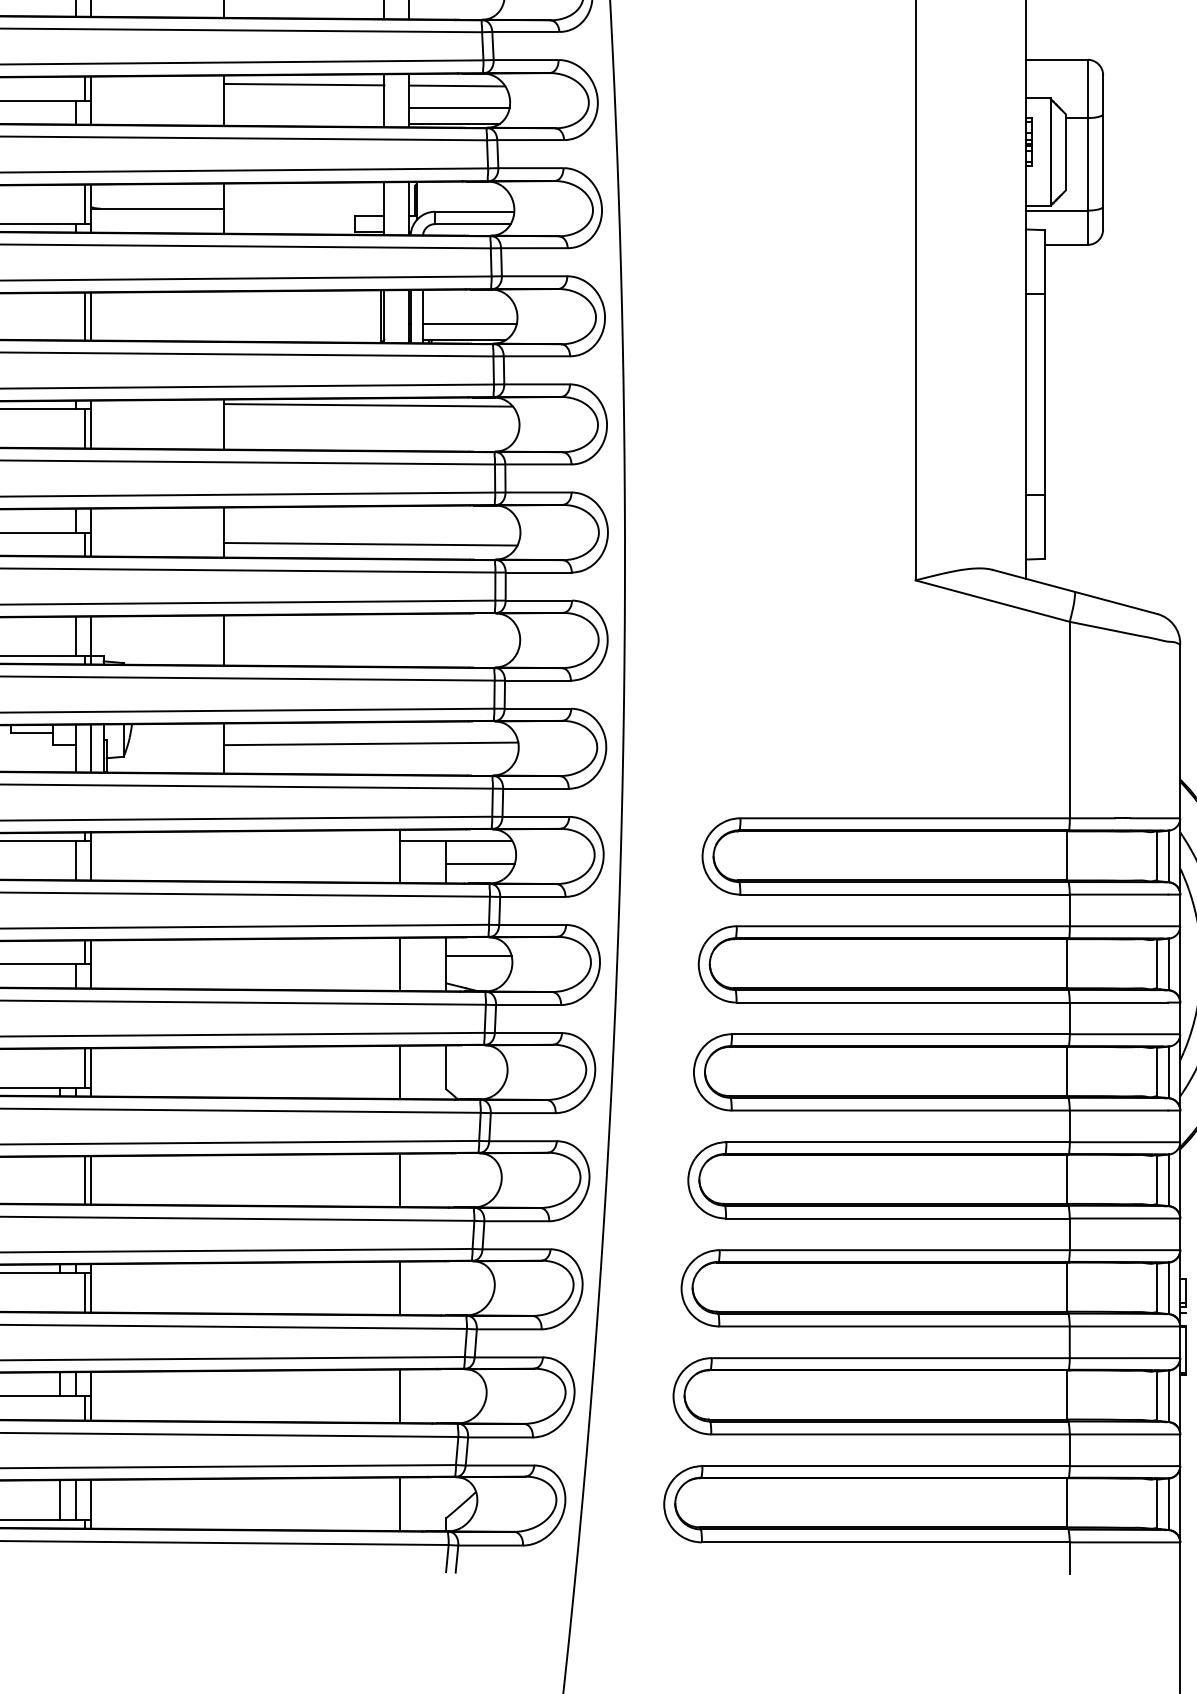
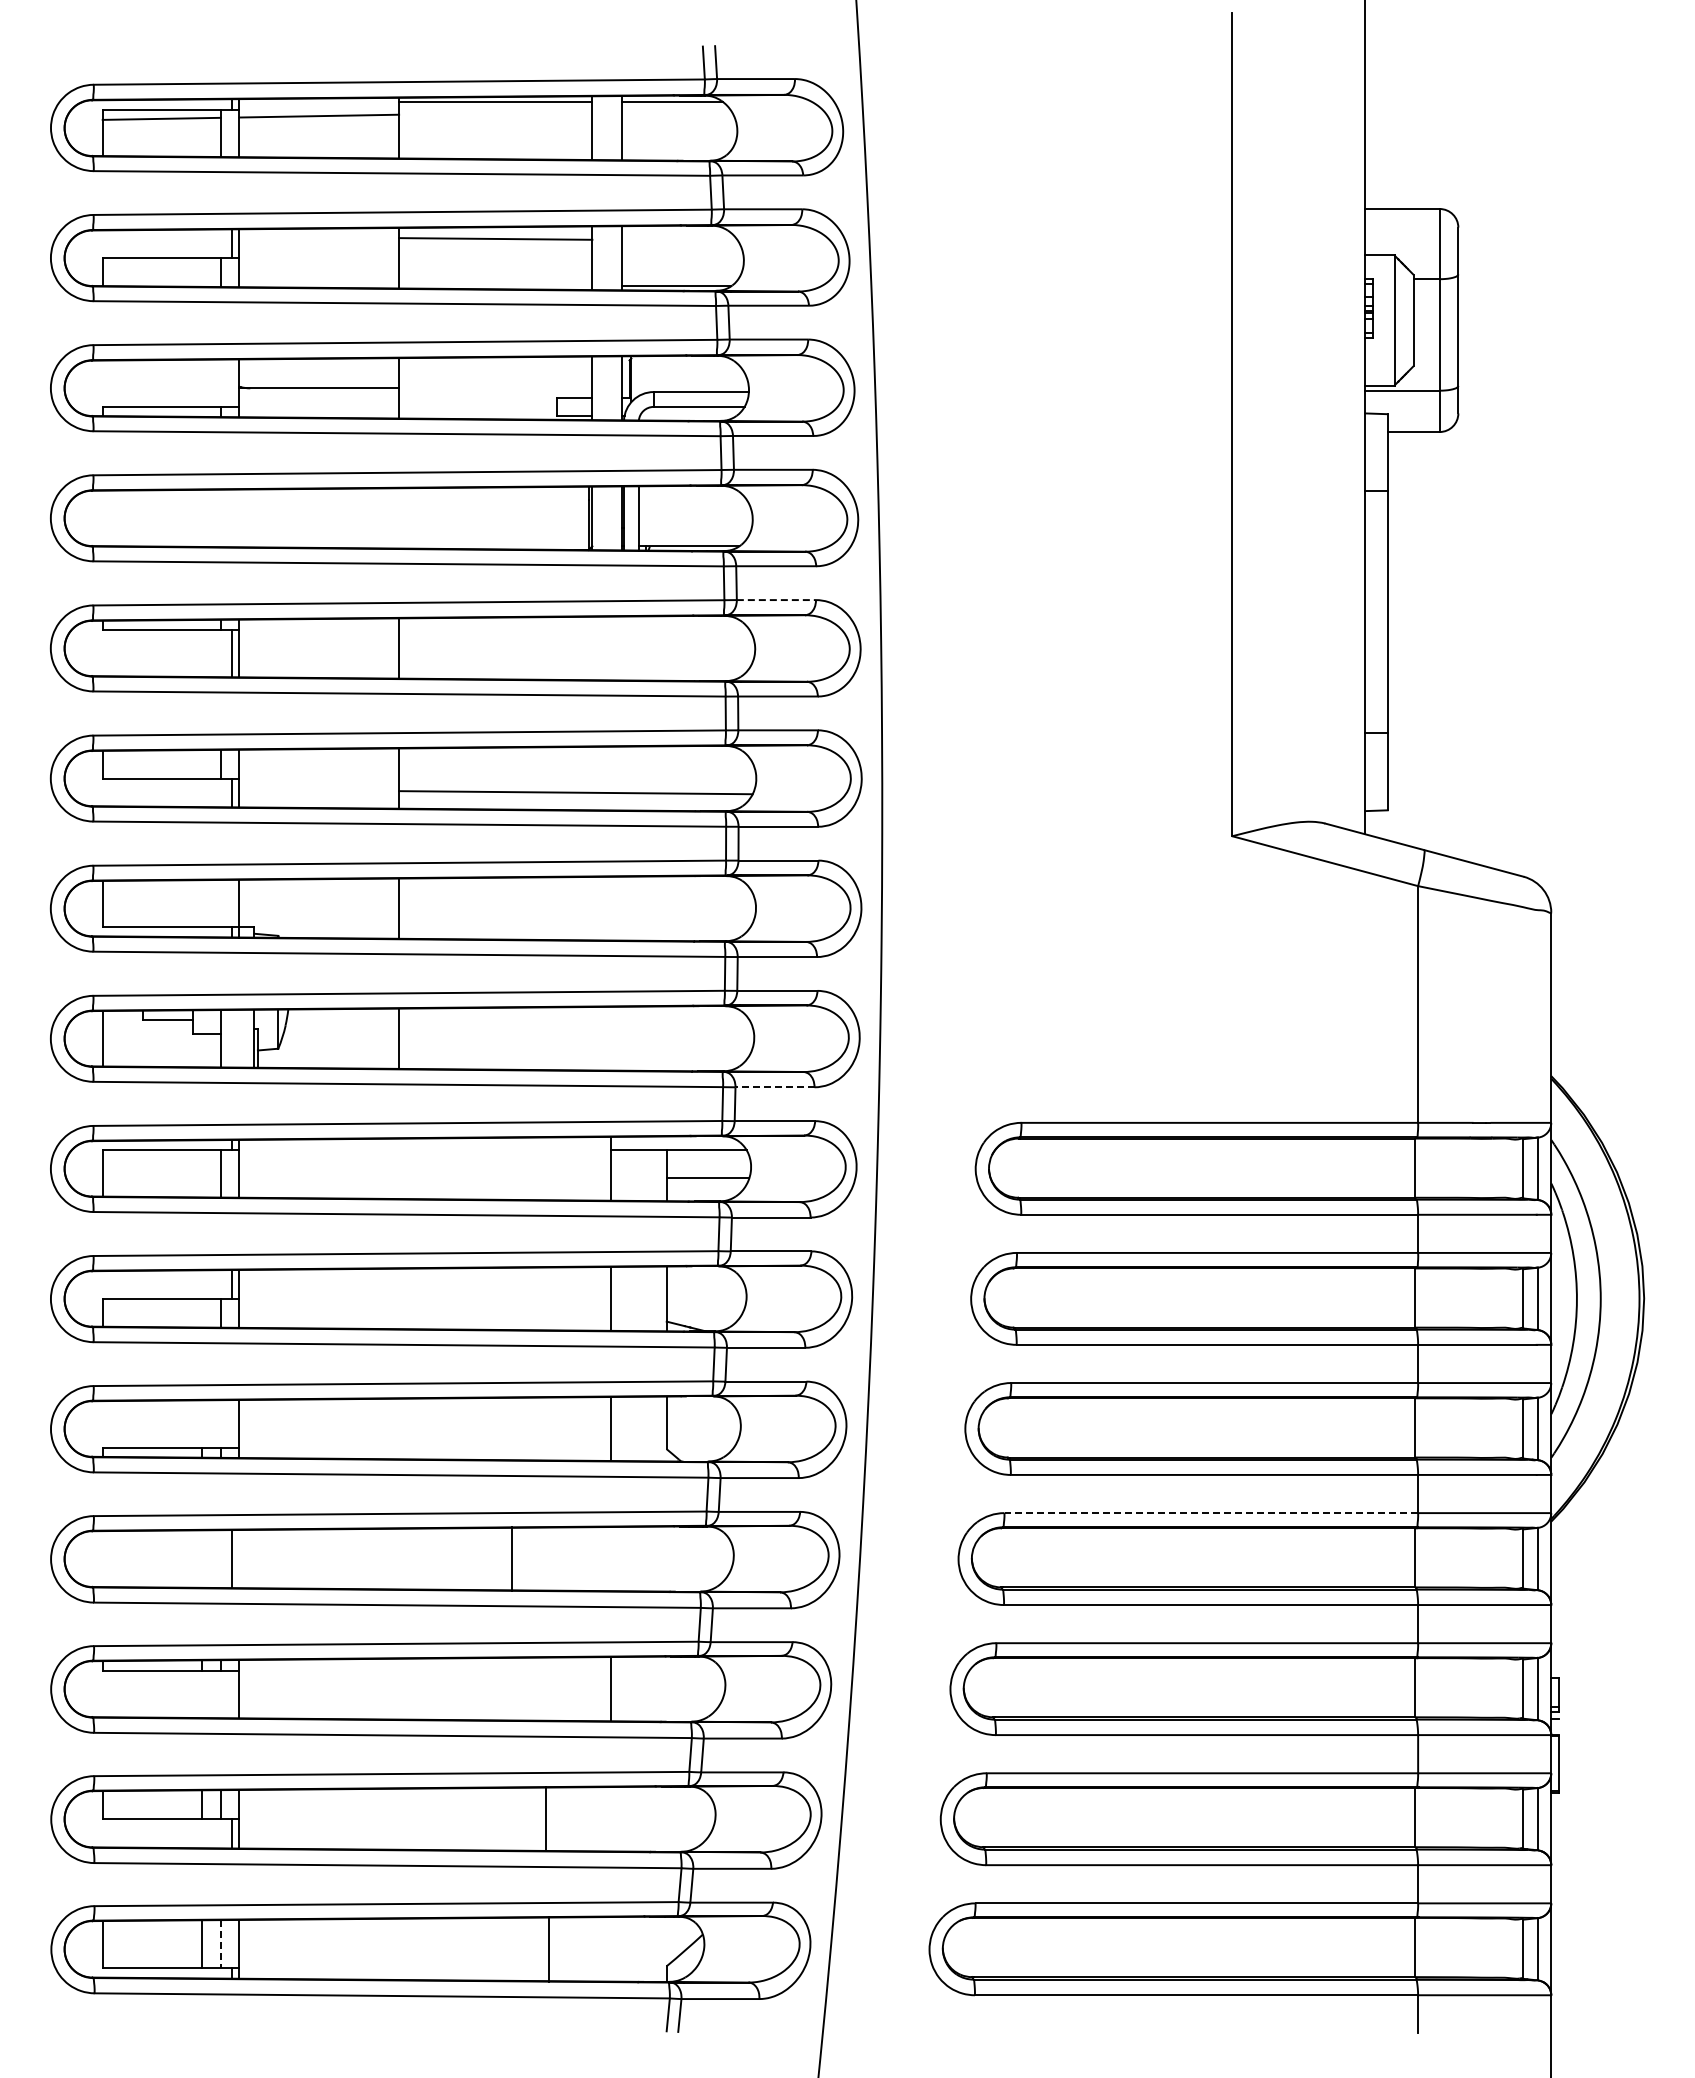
line: (457, 85) -> (680, 240), removed
line: (459, 108) -> (682, 267), removed
line: (84, 203) -> (231, 382), removed
line: (84, 316) -> (231, 518), removed
line: (91, 316) -> (239, 518), removed
line: (469, 324) -> (694, 527), removed
line: (537, 384) -> (776, 600), solid -> dashed
line: (368, 404) -> (573, 624), removed
line: (75, 636) -> (220, 903), removed
line: (371, 743) -> (576, 1032), removed
line: (91, 748) -> (239, 1038), removed
line: (536, 788) -> (775, 1087), solid -> dashed
line: (478, 956) -> (705, 1289), removed
line: (84, 1067) -> (231, 1423), removed
line: (898, 1142) -> (1211, 1513), solid -> dashed
line: (91, 1180) -> (239, 1559), removed
line: (399, 1180) -> (511, 1559), moved
line: (84, 1292) -> (231, 1694), removed
line: (399, 1396) -> (545, 1819), moved
line: (75, 1500) -> (220, 1944), solid -> dashed
line: (399, 1504) -> (548, 1949), moved

